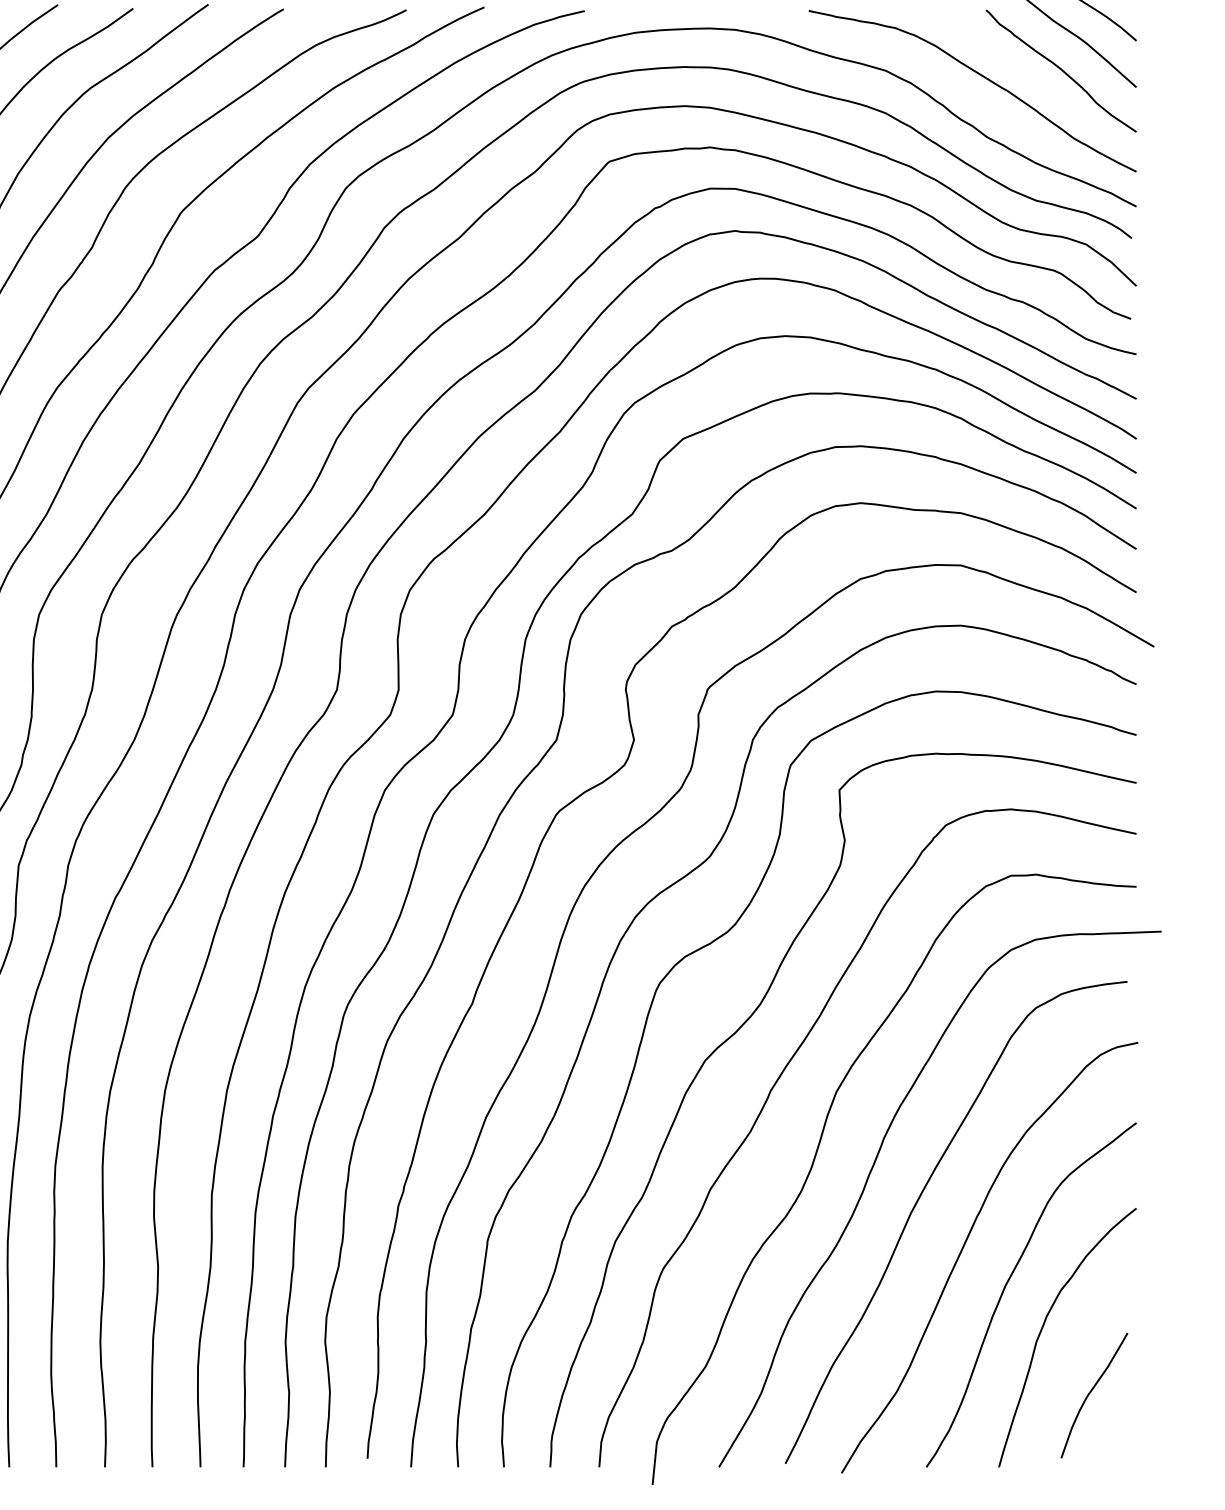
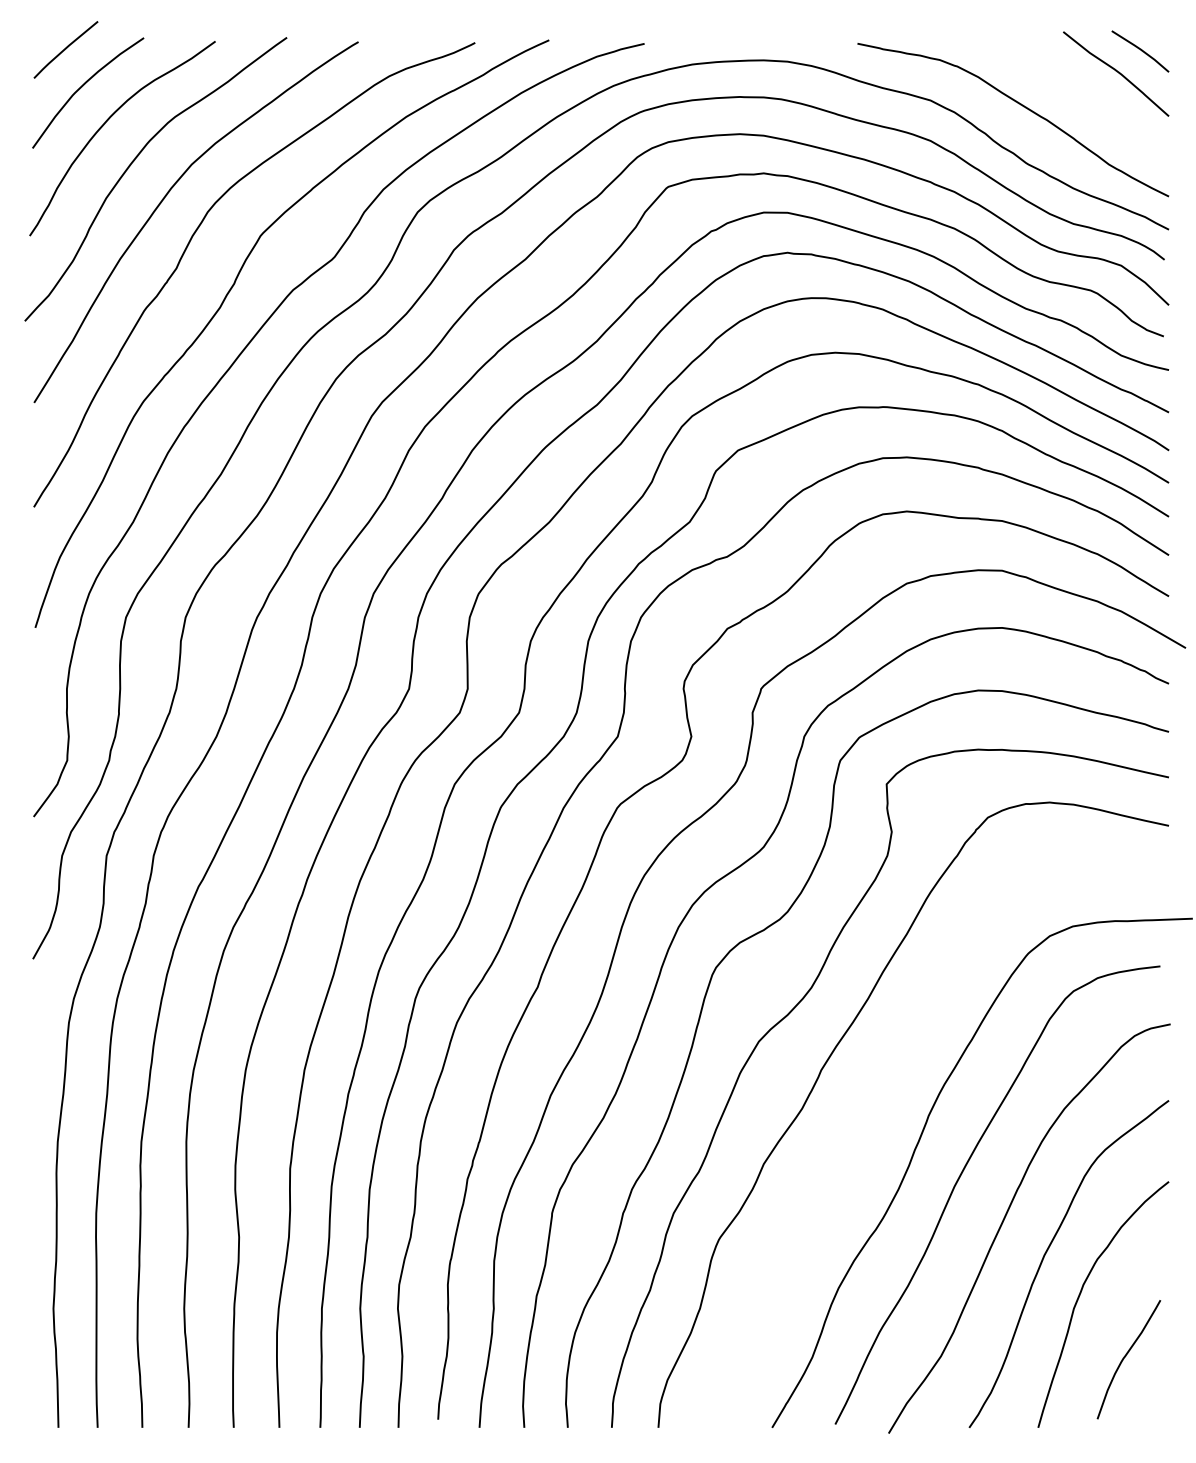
curve: (1061, 70) -> (1097, 100), removed
curve: (817, 1154) -> (865, 1130), removed

